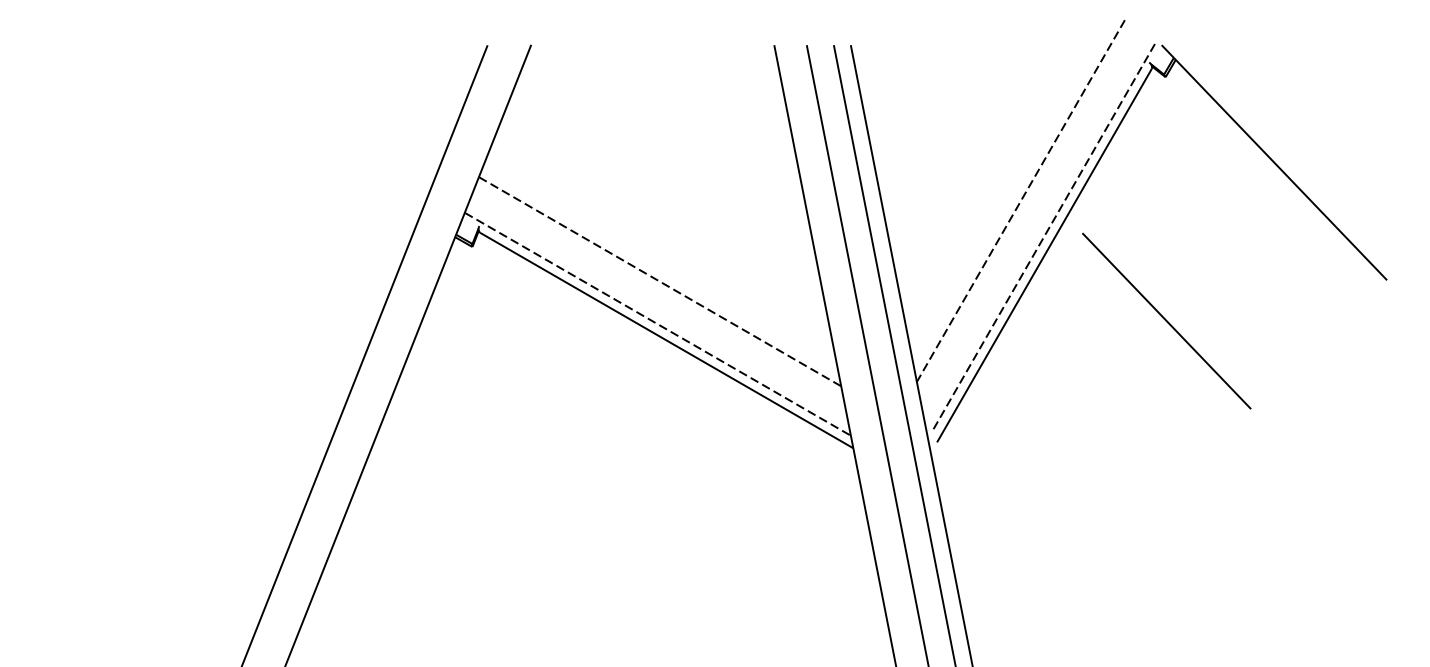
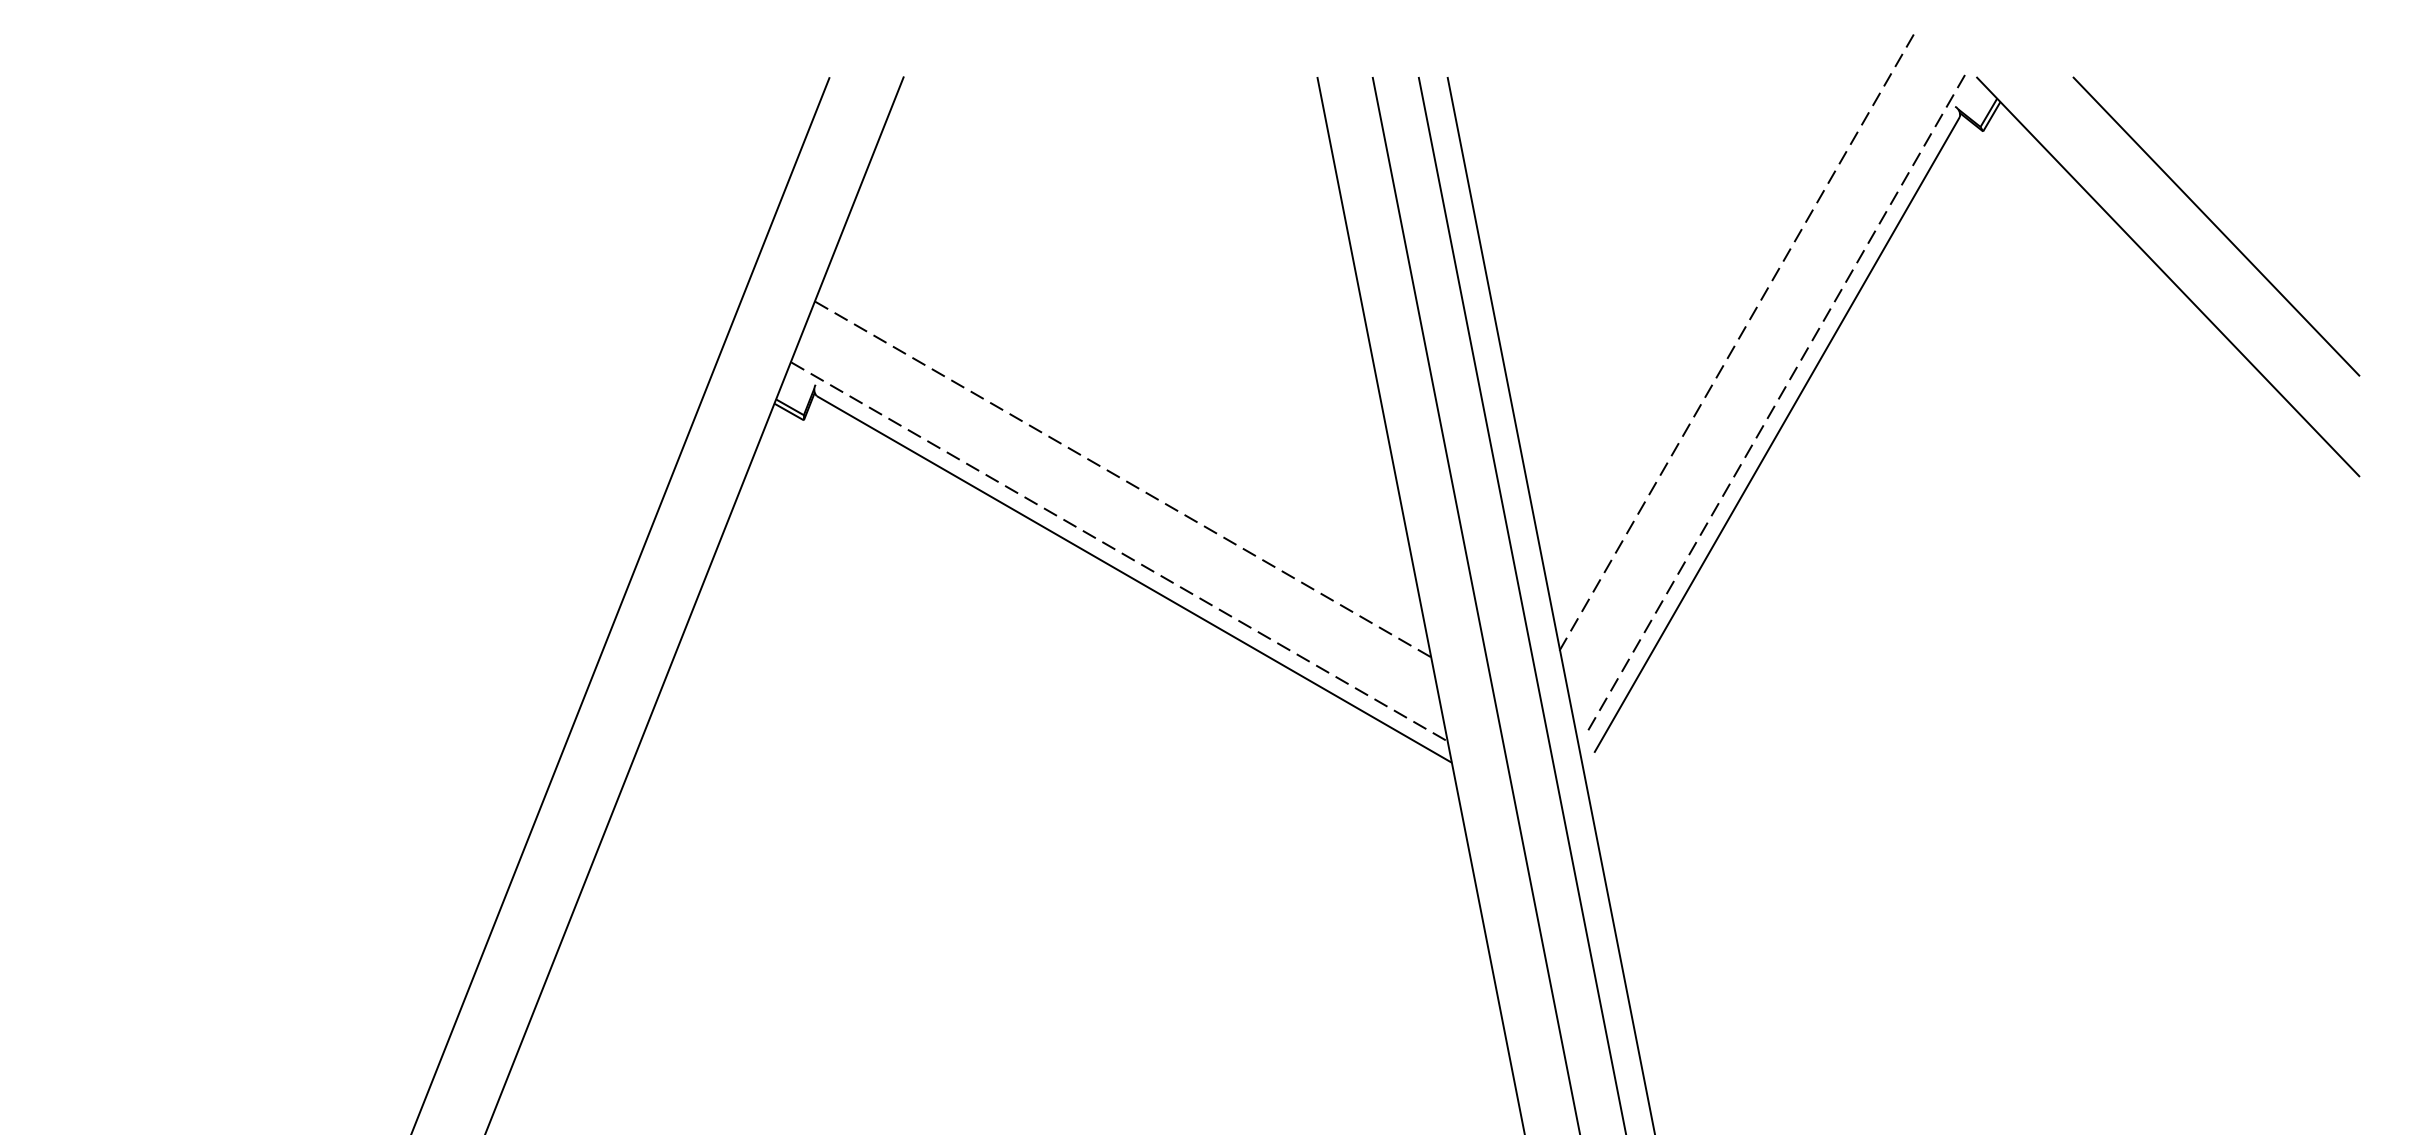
line: (1166, 320) -> (2216, 225), moved

